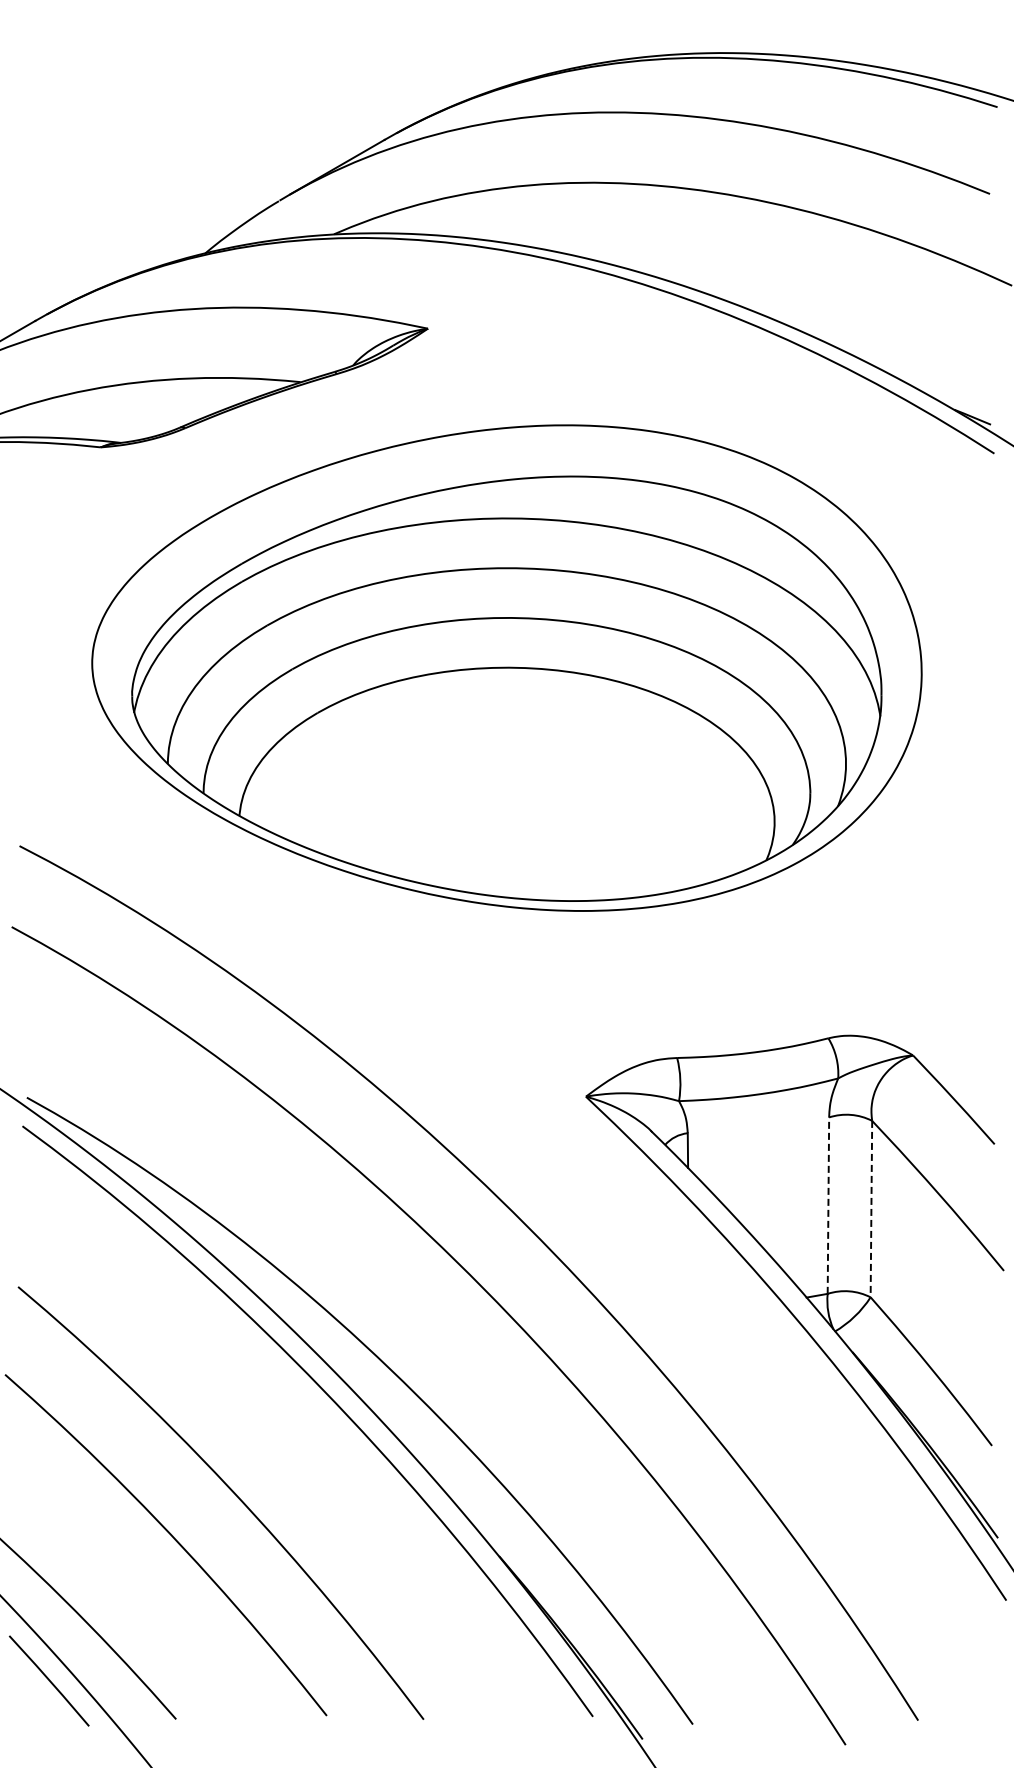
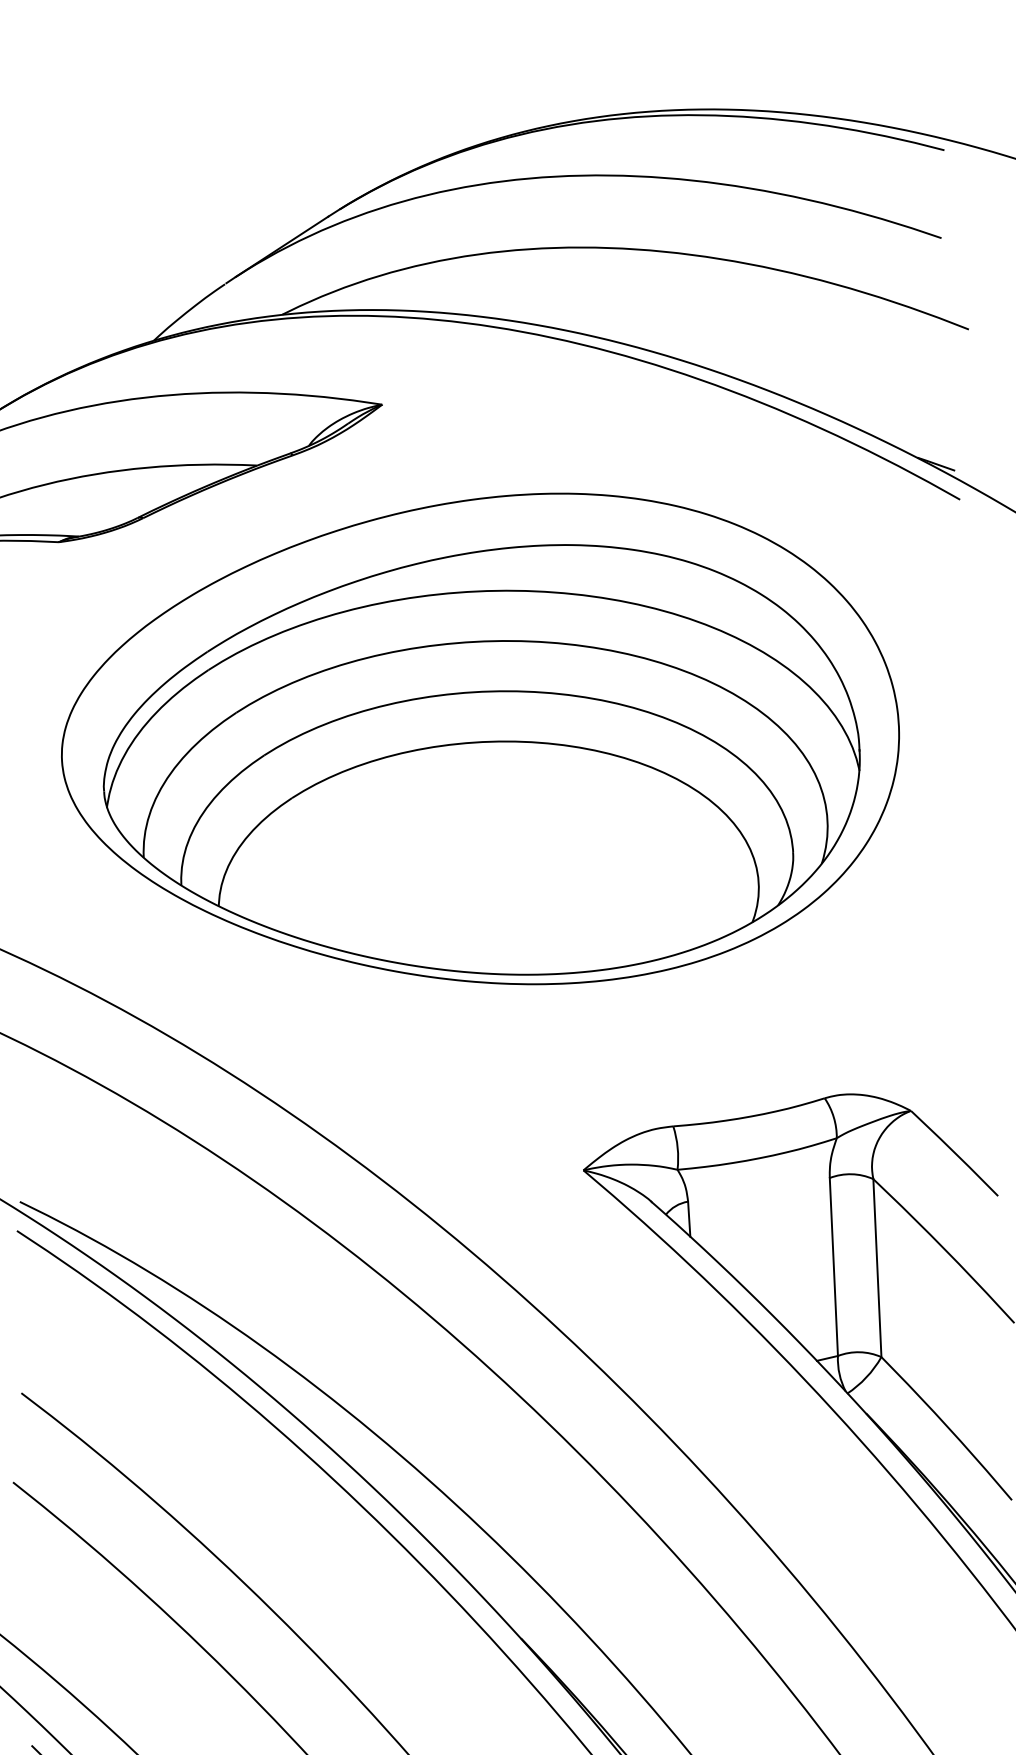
line: (828, 1205) -> (833, 1266), dashed -> solid
line: (871, 1209) -> (877, 1268), dashed -> solid

